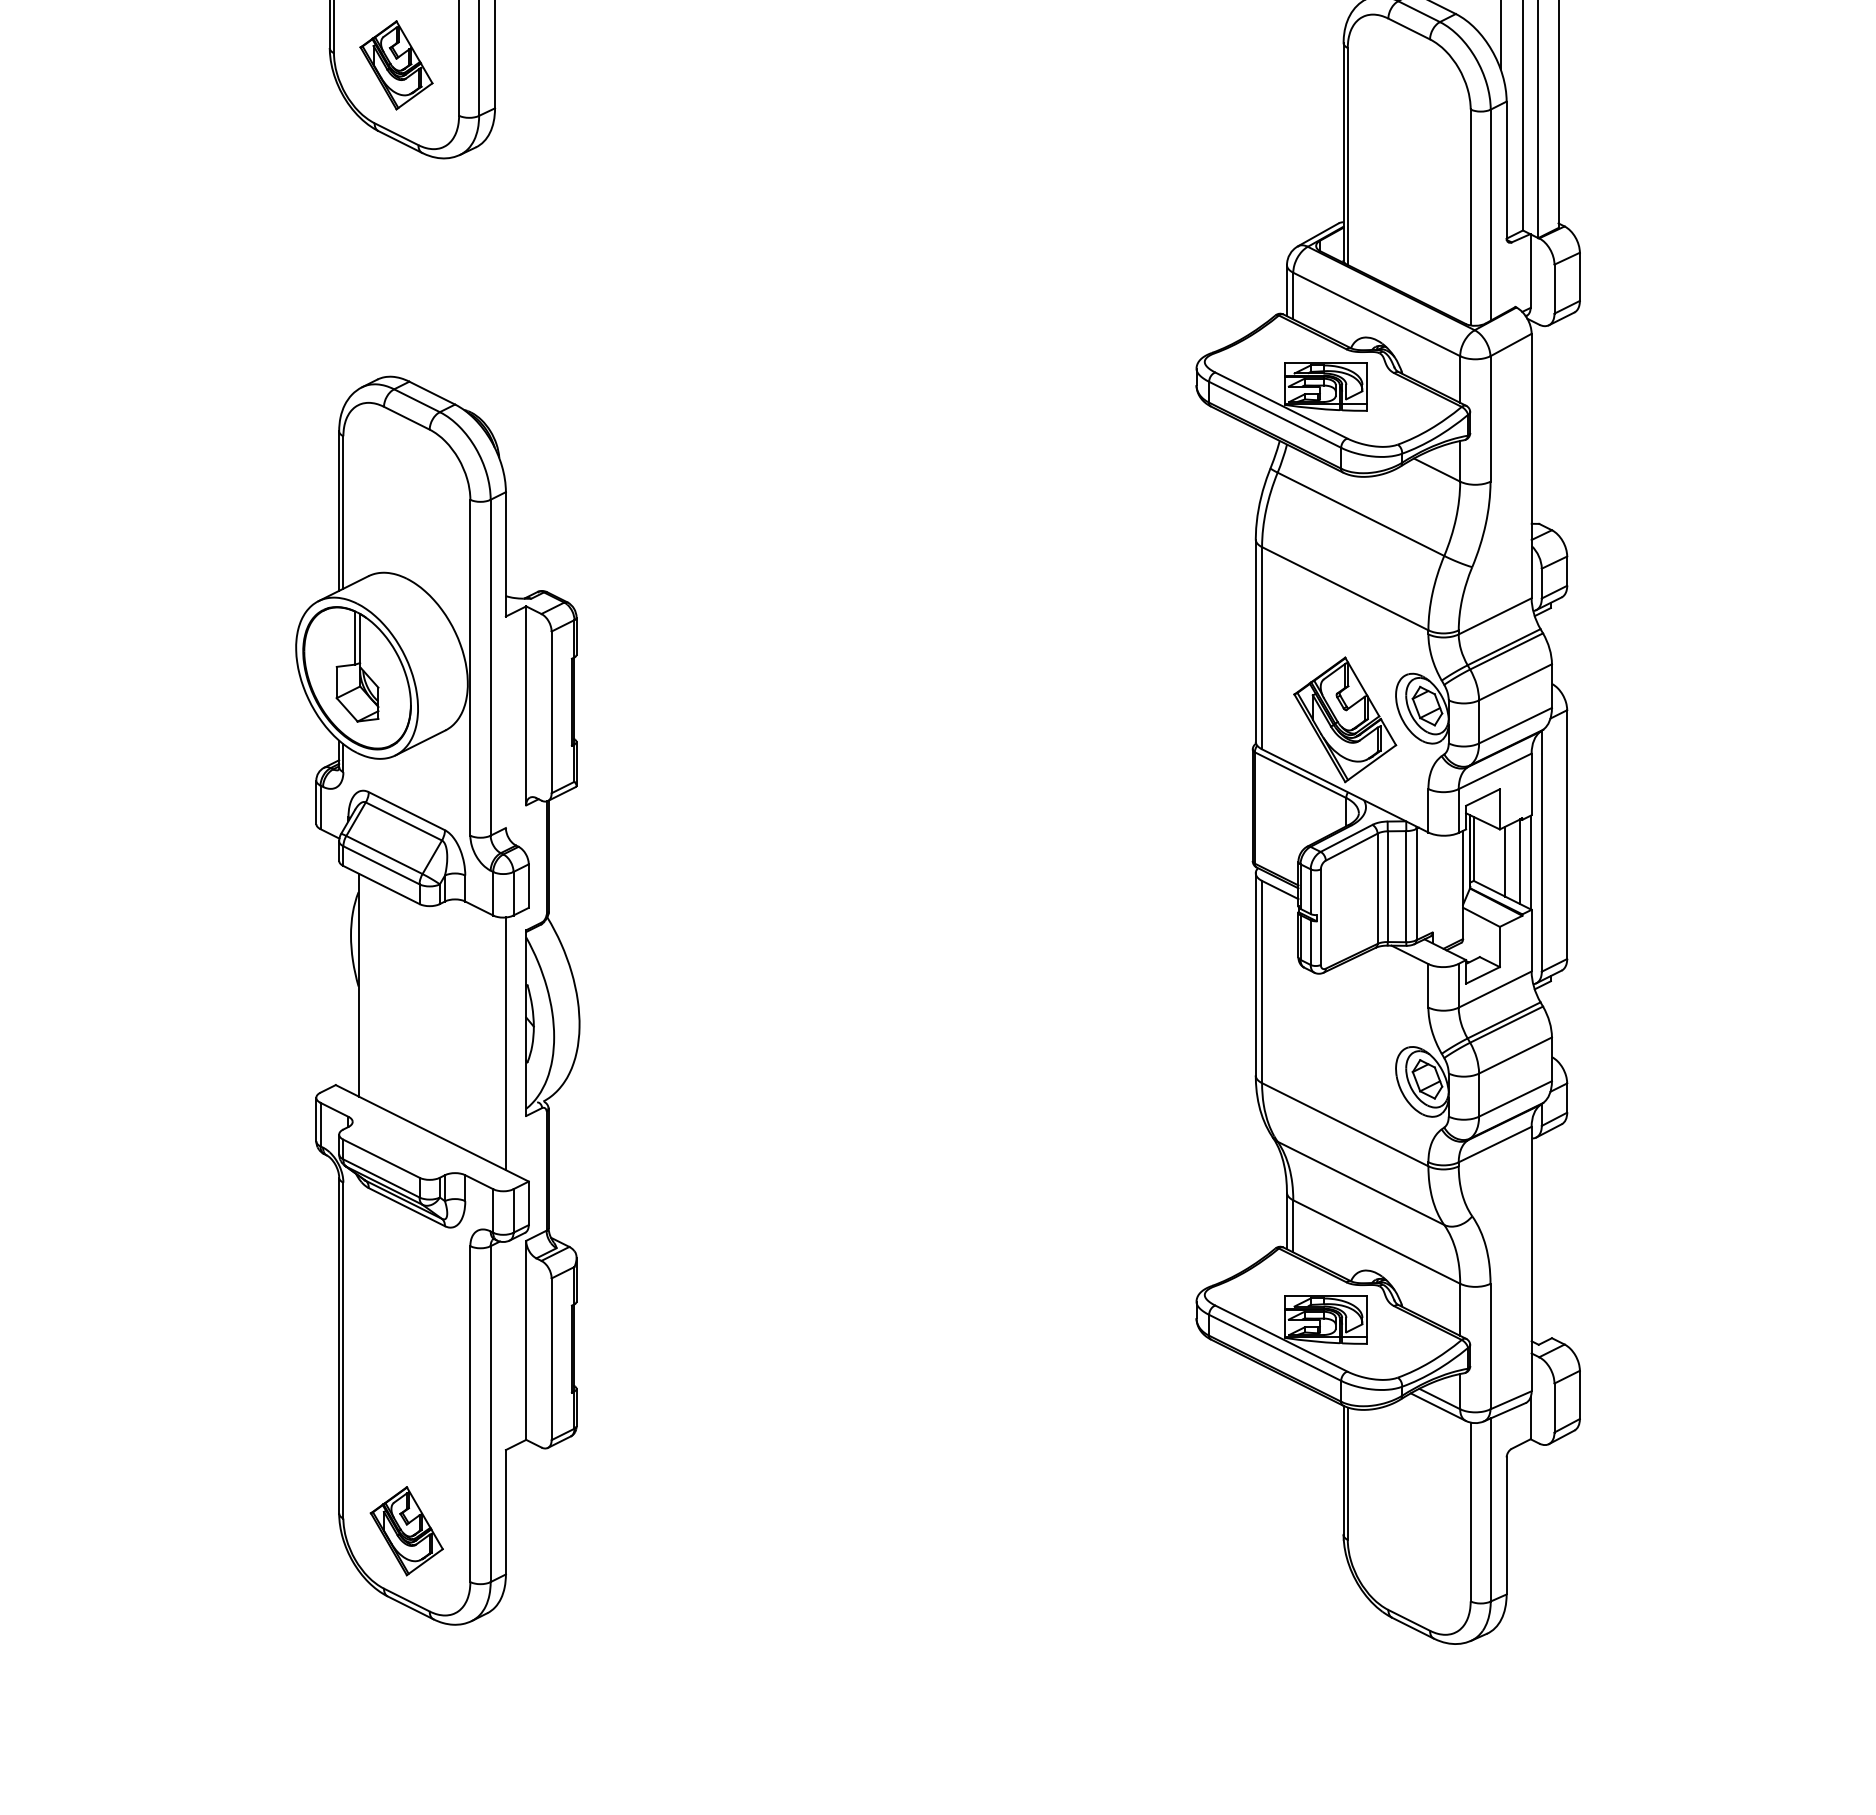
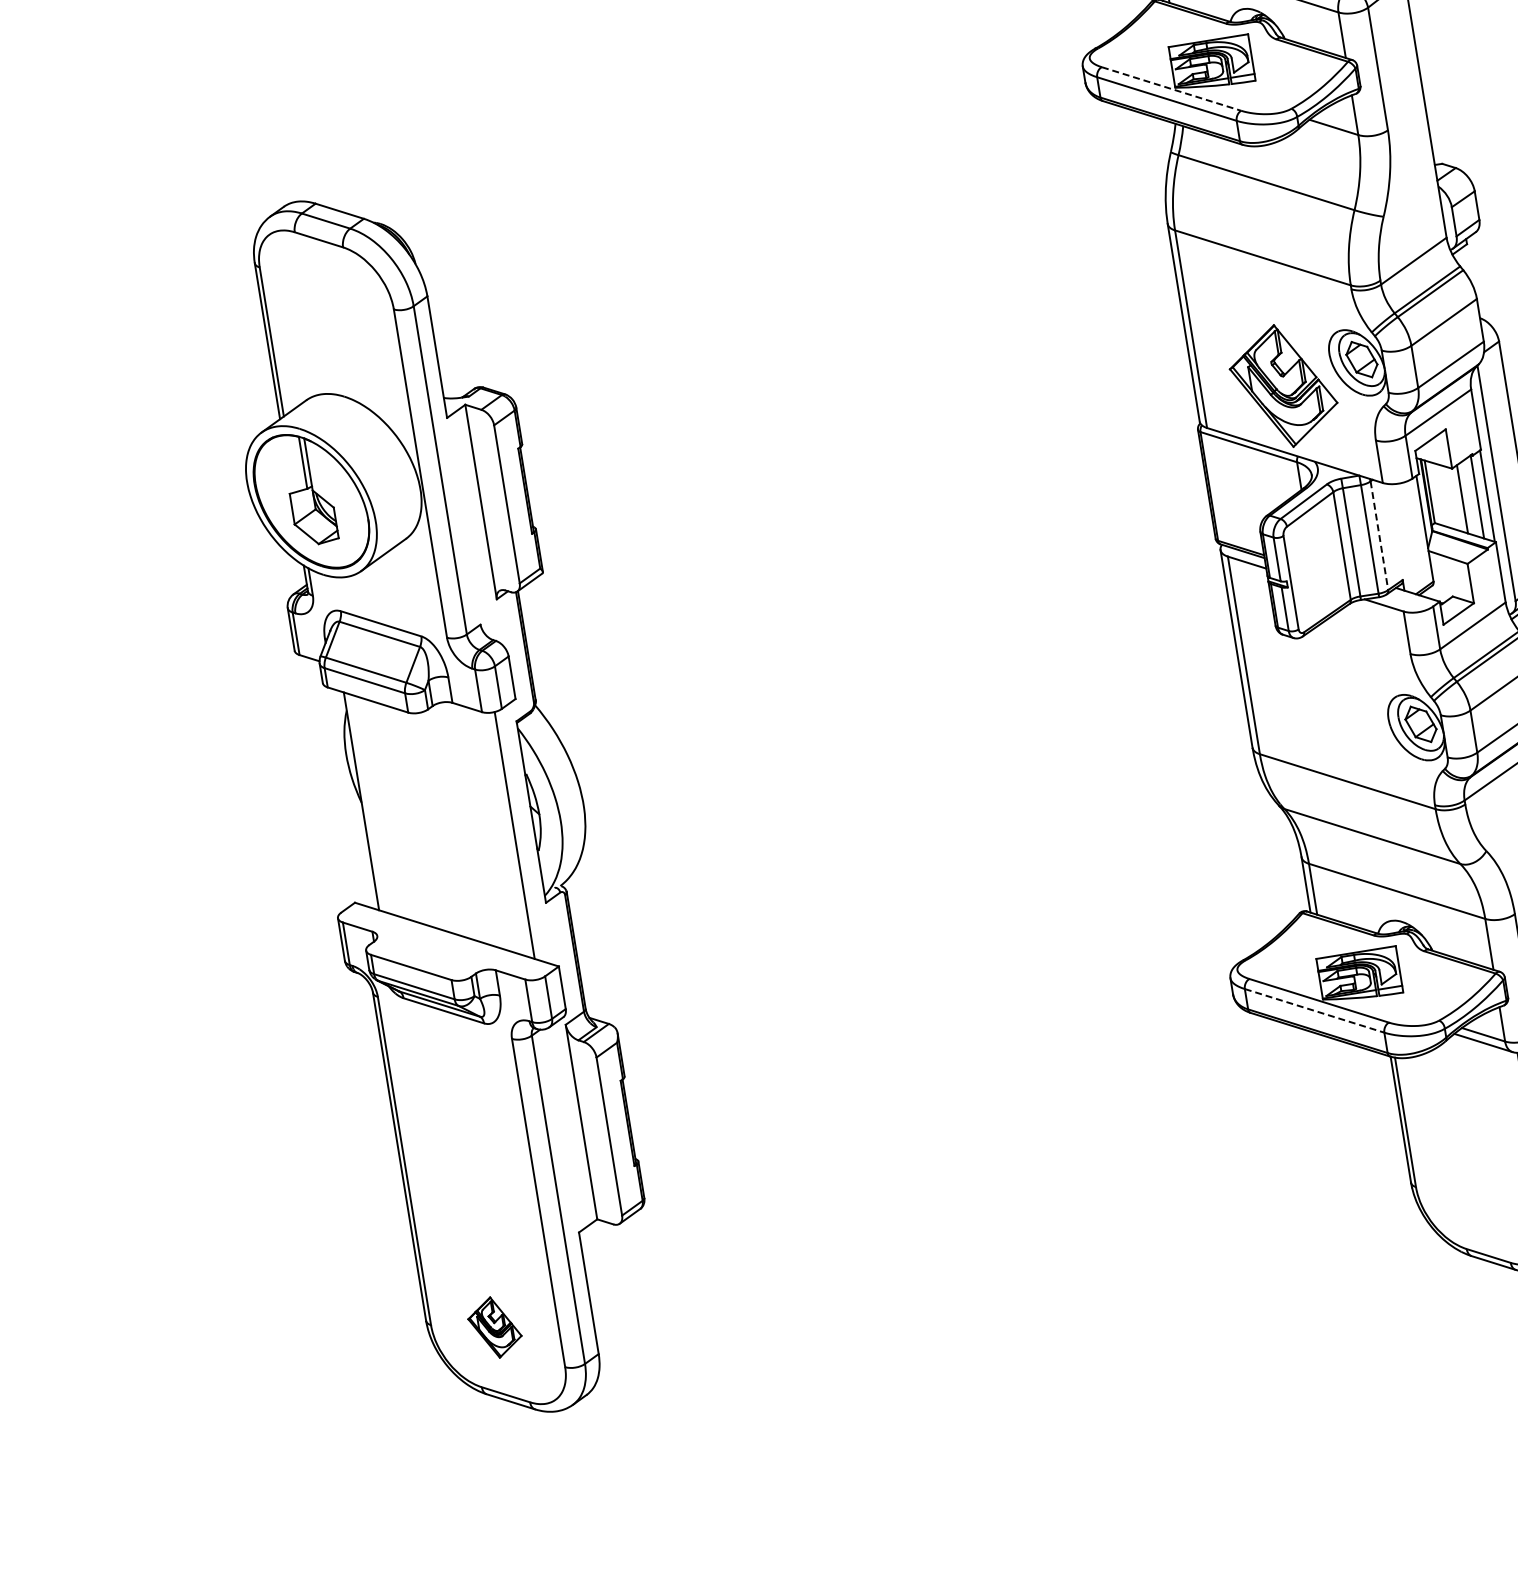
line: (1281, 405) -> (1171, 88), solid -> dashed
line: (1416, 884) -> (1379, 535), solid -> dashed
line: (1275, 1347) -> (1314, 1010), solid -> dashed
part: (406, 1531) -> (494, 1327), size x0.7

